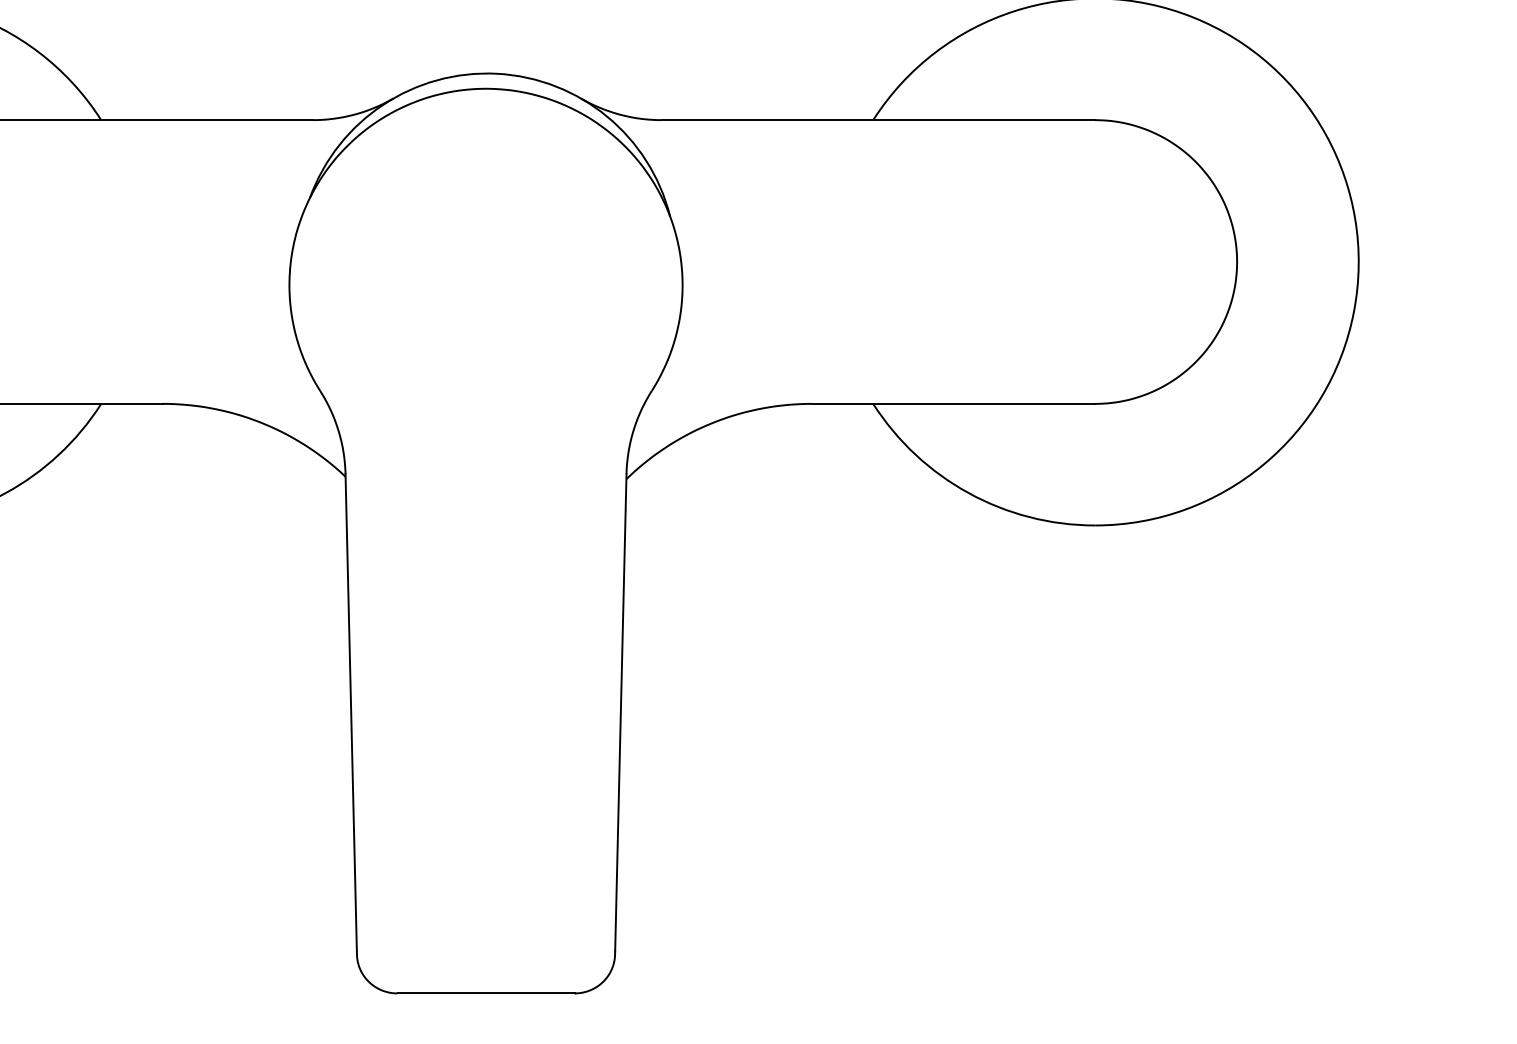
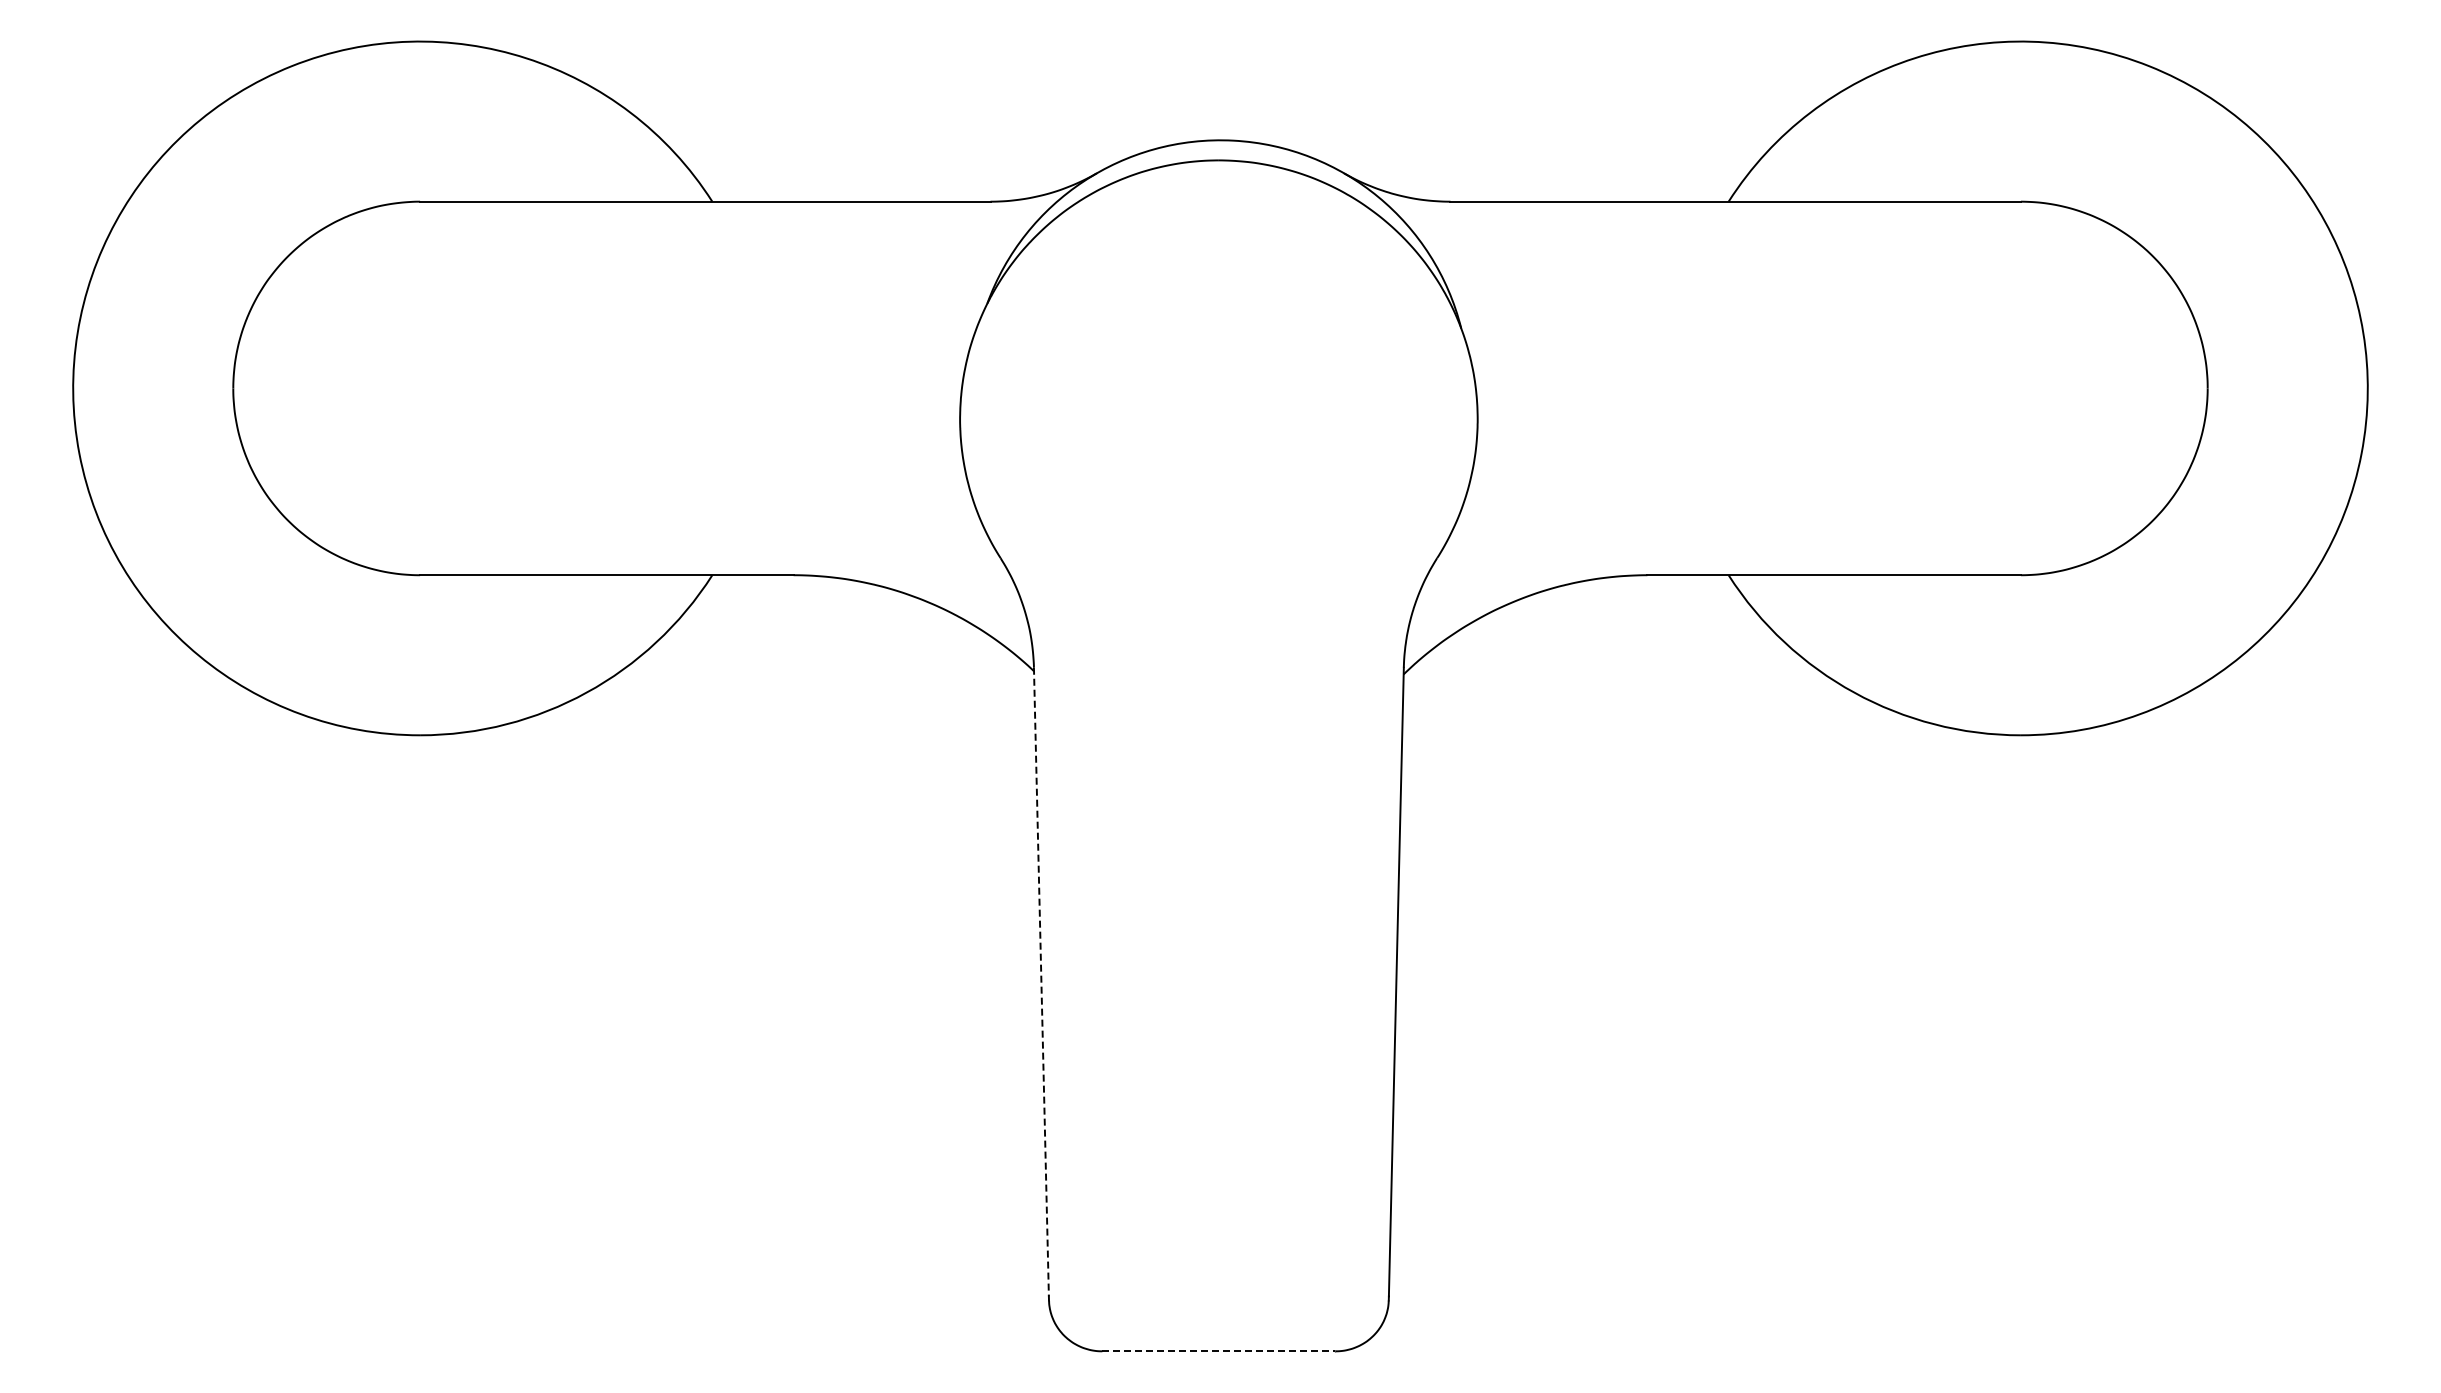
line: (351, 713) -> (1041, 982), solid -> dashed
line: (485, 993) -> (1218, 1351), solid -> dashed

